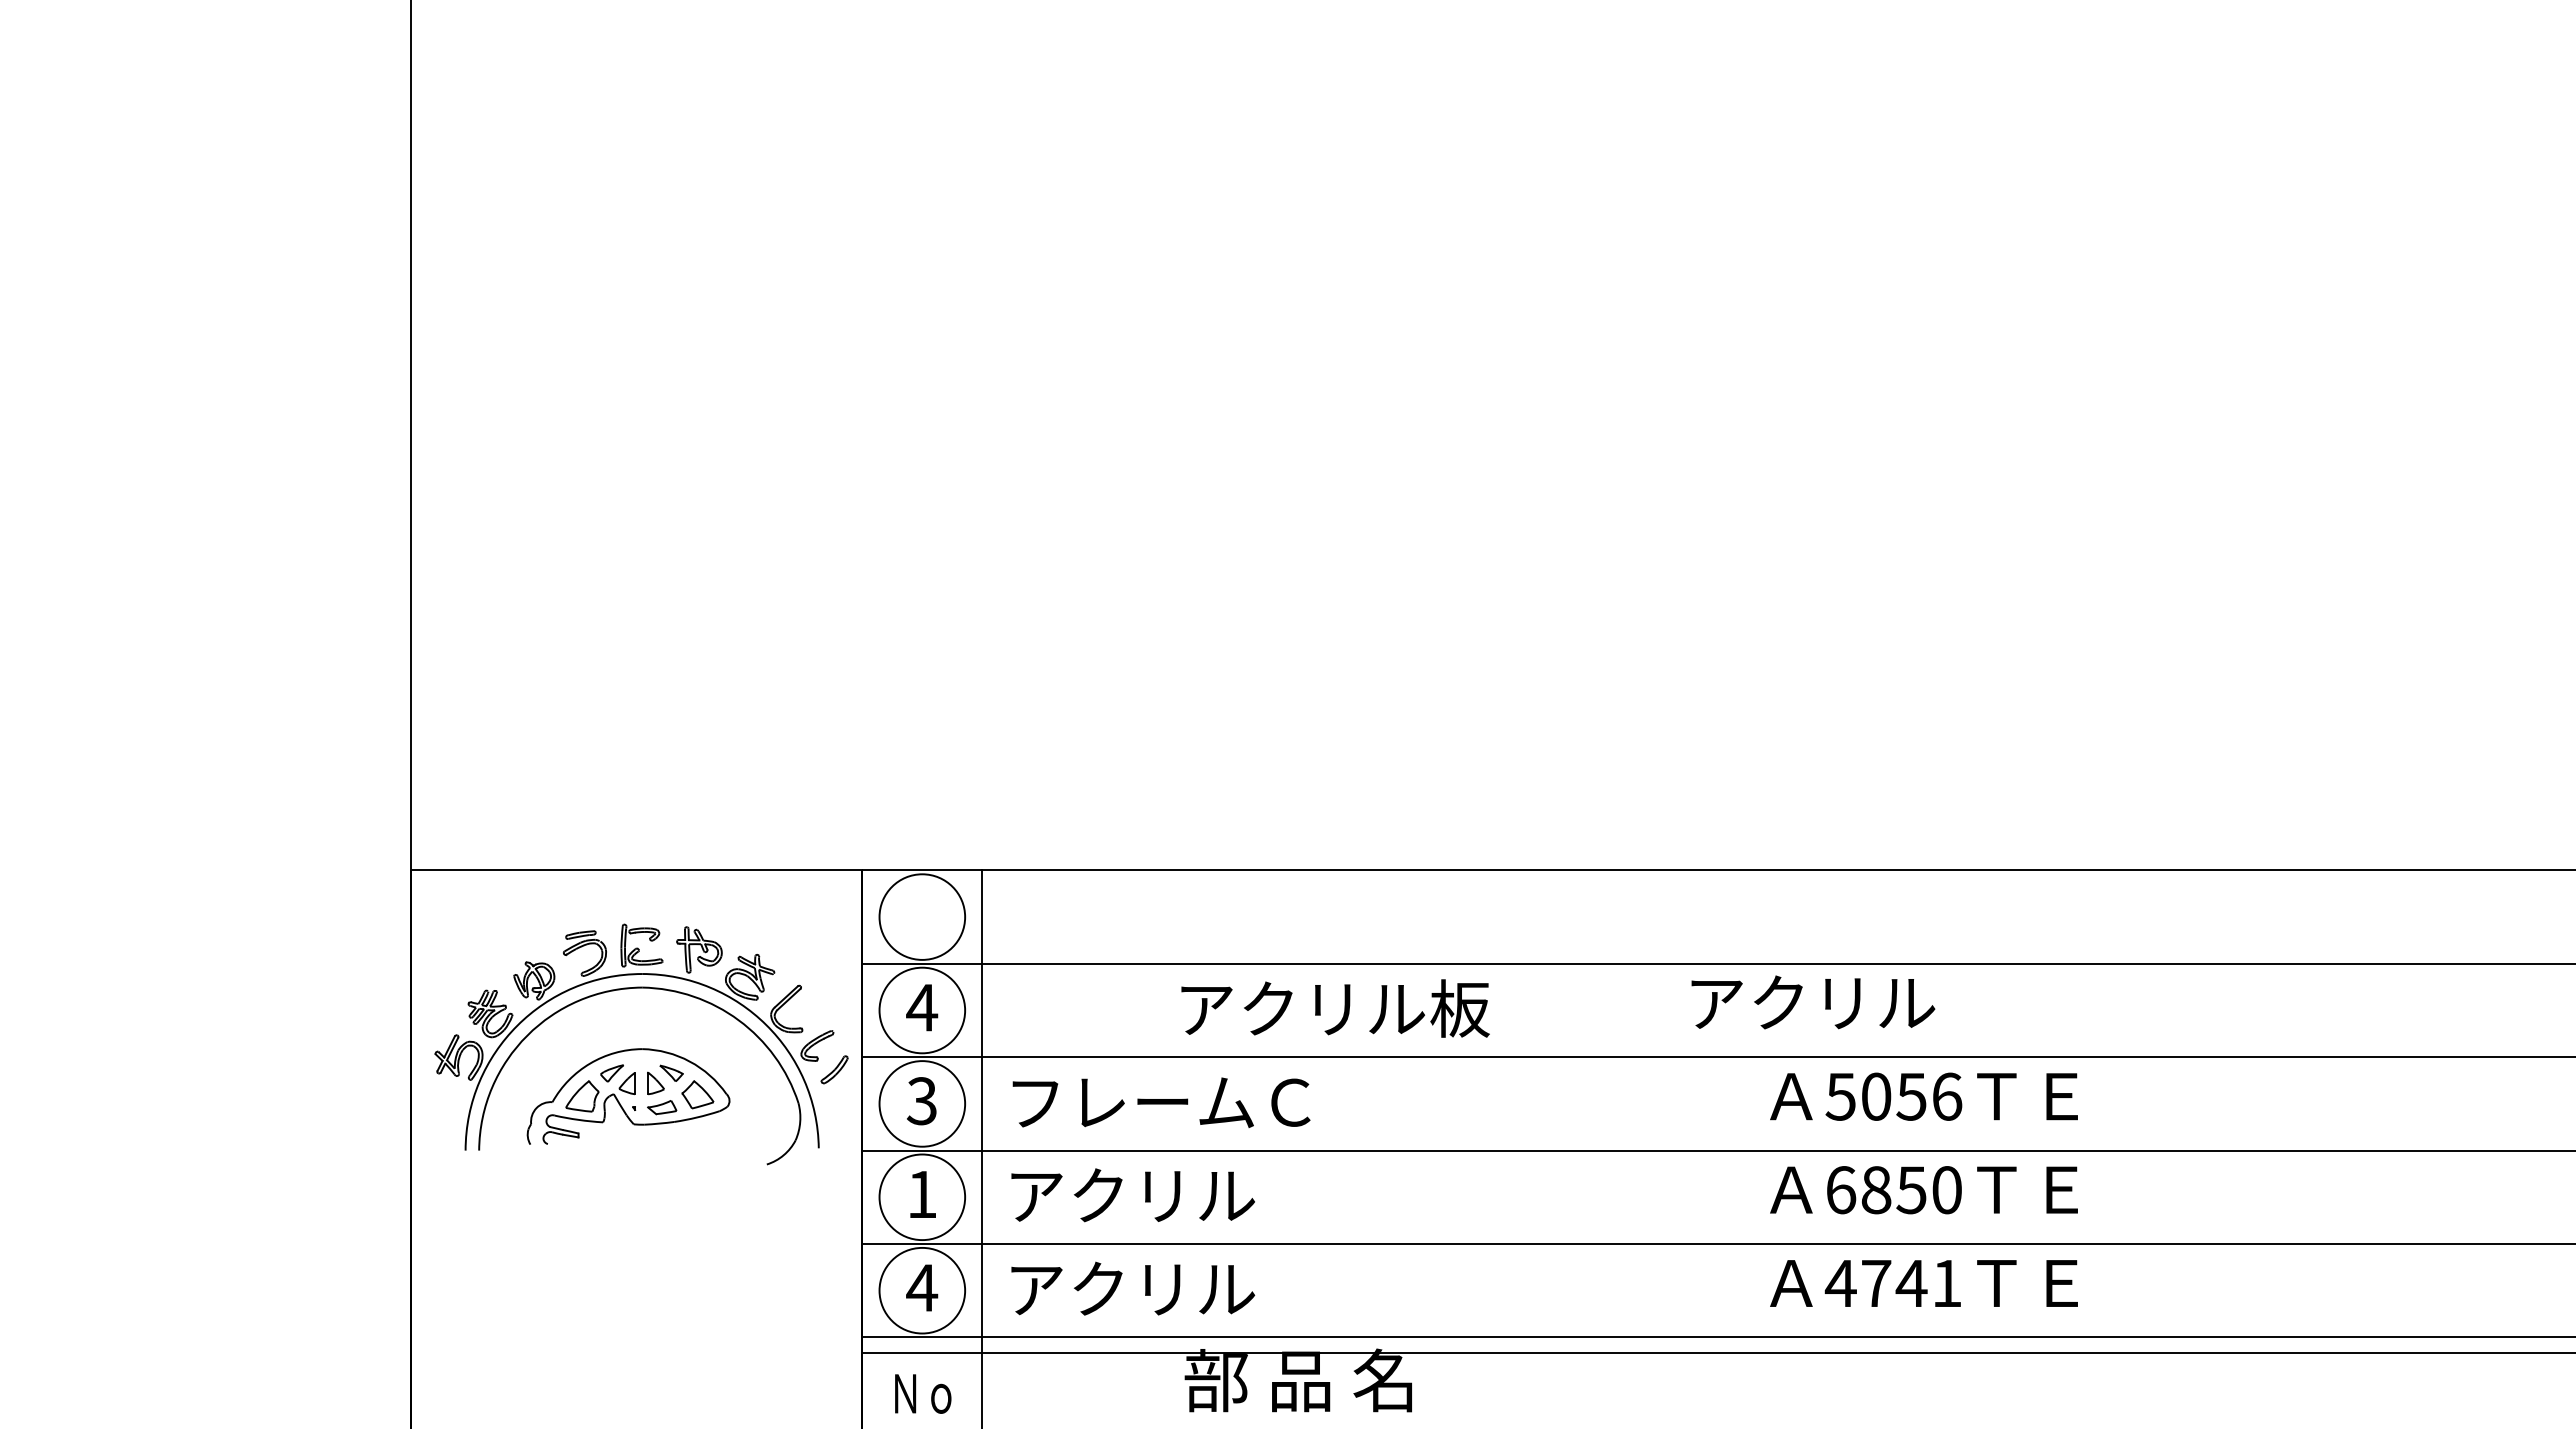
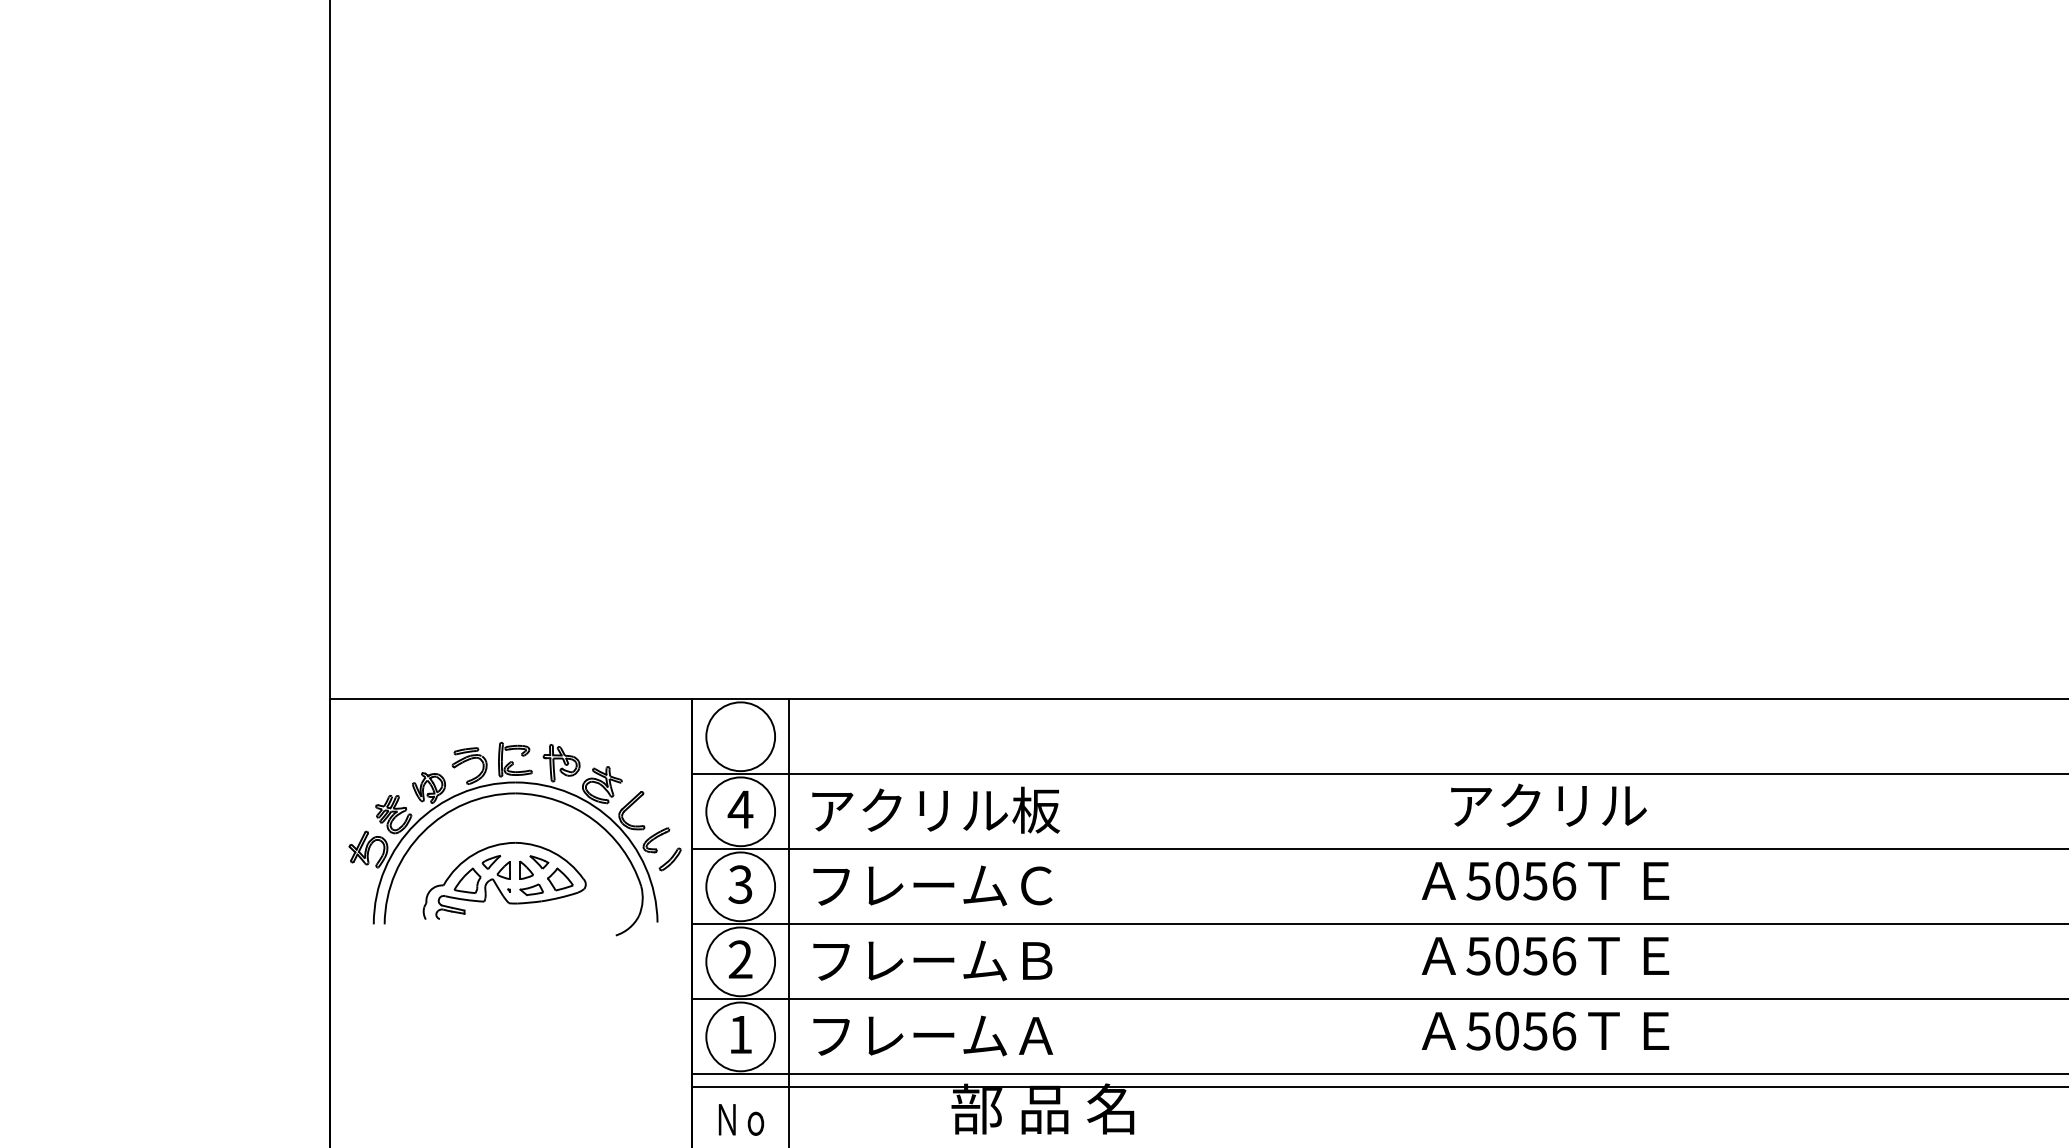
text: (1813, 1002) -> (1549, 805), moved
text: (1335, 1008) -> (936, 810), moved
text: (1893, 1190) -> (1520, 956), 6850 -> 5056
text: (921, 1193) -> (740, 958), 1 -> 2
text: (1160, 1195) -> (932, 960), アクリル -> フレームＢ
text: (1893, 1283) -> (1520, 1031), 4741 -> 5056
text: (922, 1287) -> (740, 1034), 4 -> 1
text: (1161, 1288) -> (932, 1035), アクリル -> フレームＡ

